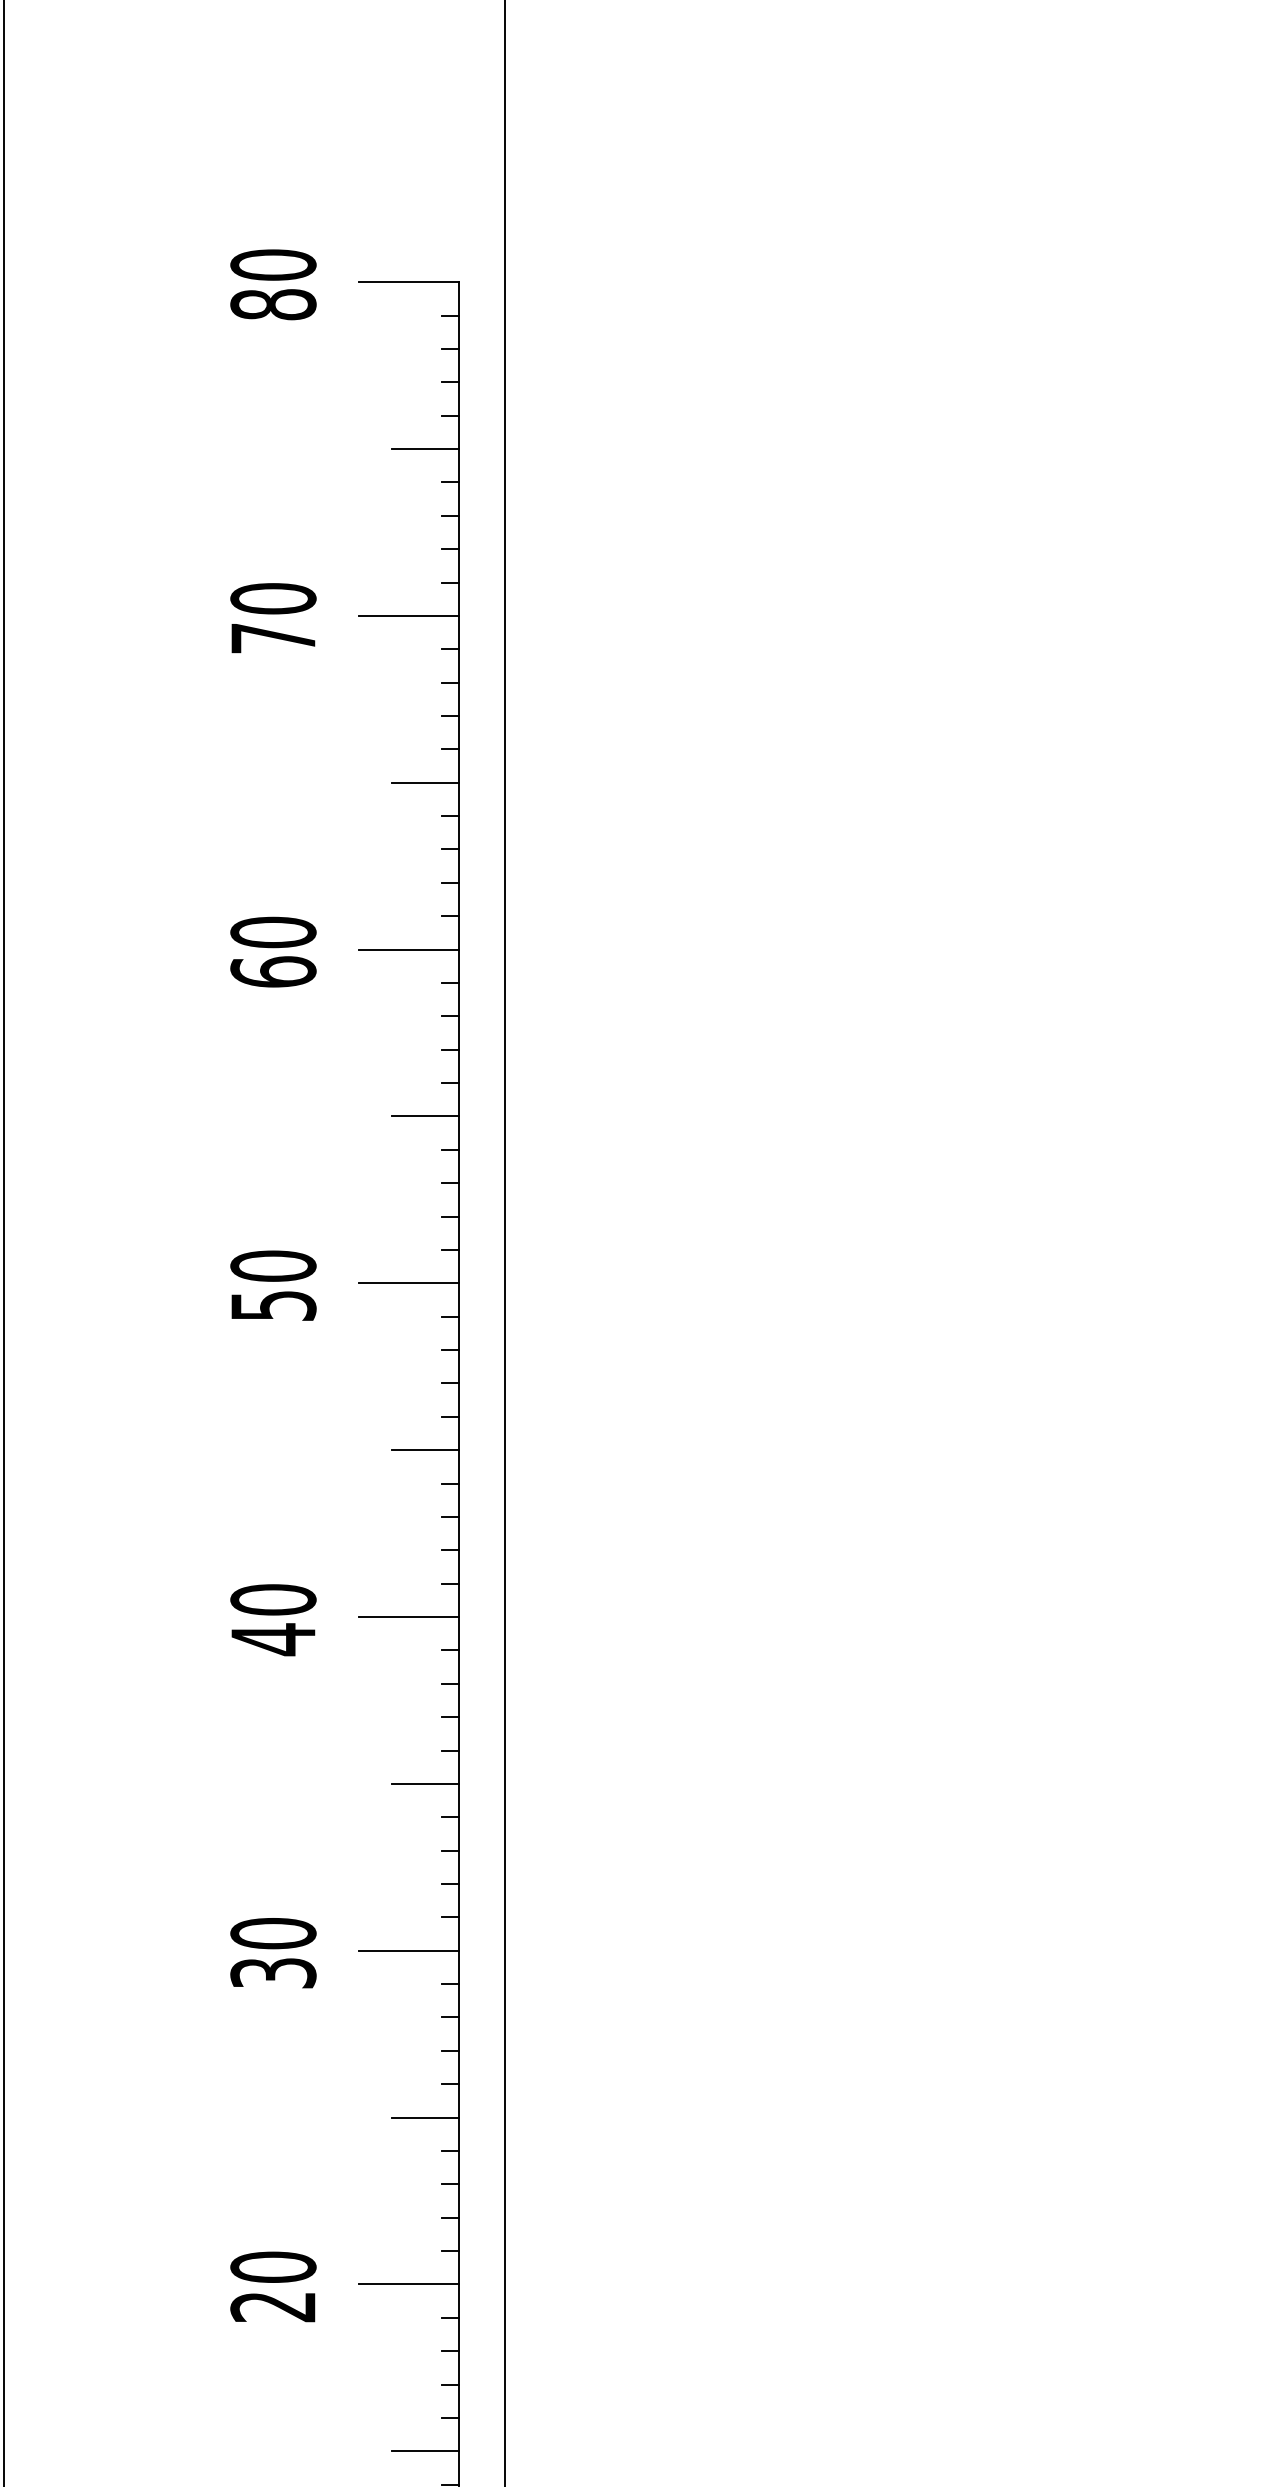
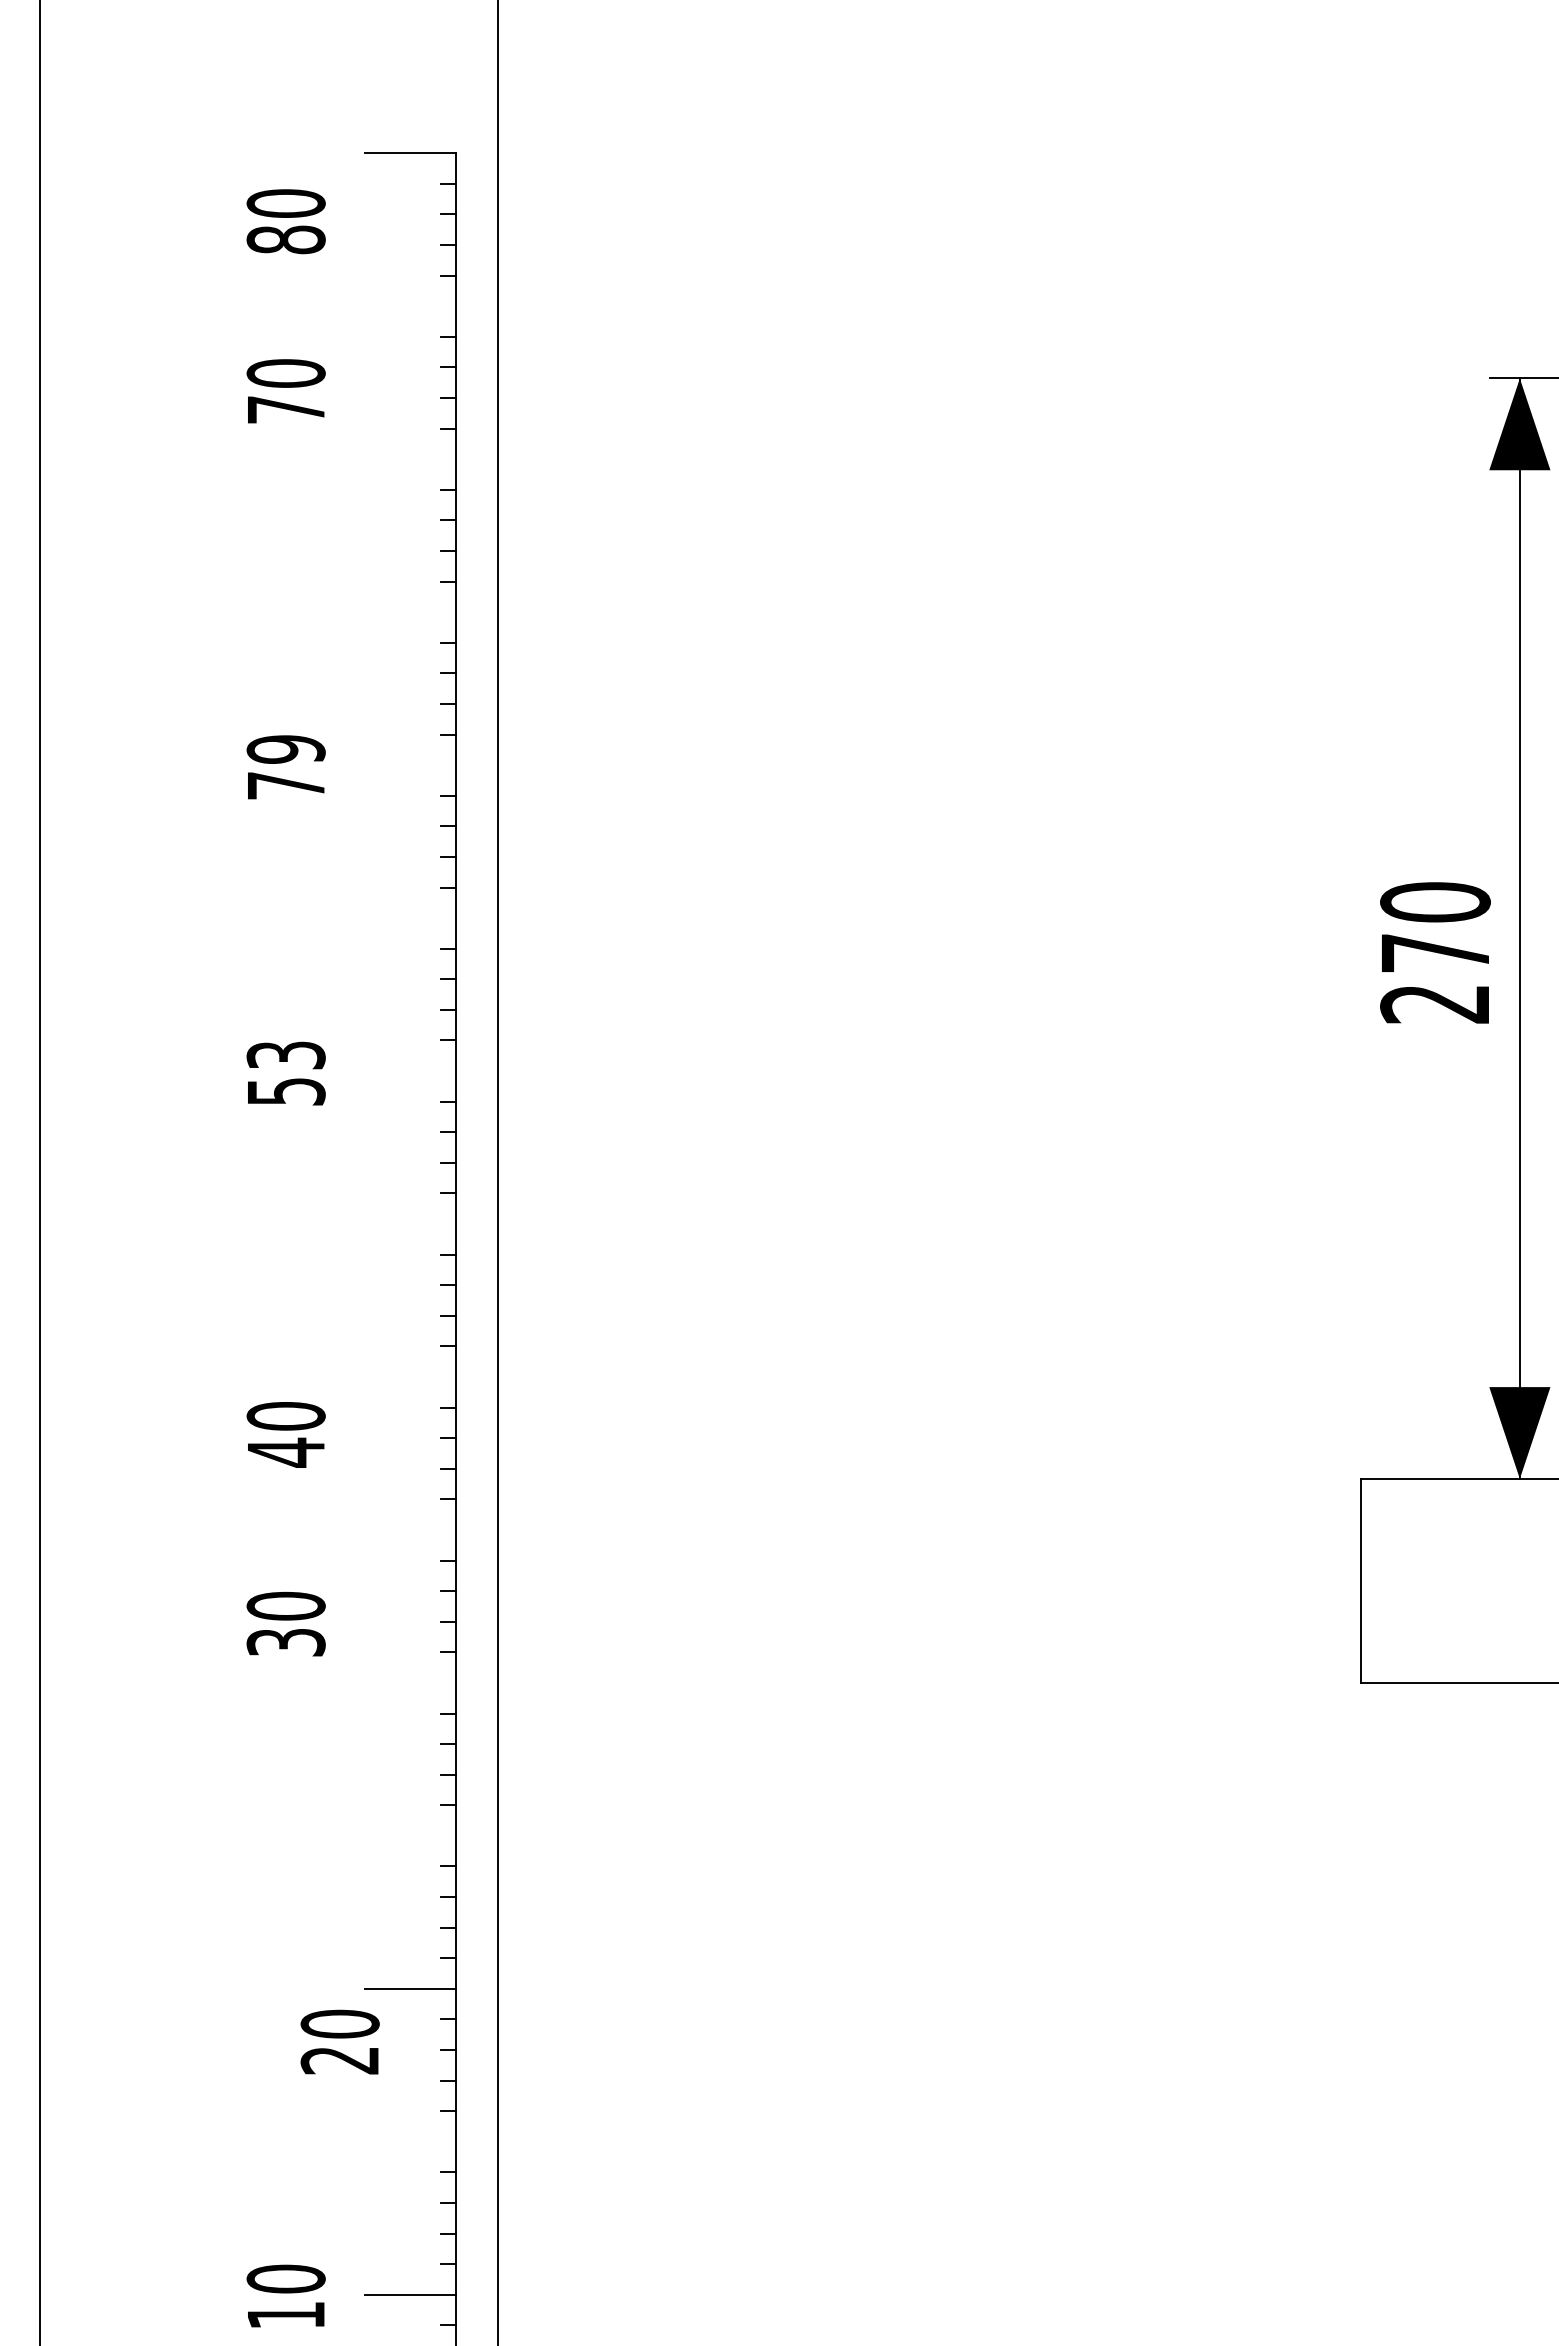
text: (272, 284) -> (285, 221), moved
line: (425, 449) -> (425, 306), removed
line: (409, 616) -> (410, 459), removed
text: (272, 618) -> (285, 391), moved
line: (425, 783) -> (425, 612), removed
line: (409, 949) -> (410, 765), removed
text: (272, 952) -> (285, 767), 60 -> 79
line: (425, 1116) -> (425, 918), removed
text: (272, 1266) -> (285, 1055), 50 -> 53
line: (409, 1283) -> (410, 1071), removed
line: (425, 1450) -> (425, 1224), removed
line: (409, 1617) -> (410, 1377), removed
text: (272, 1619) -> (285, 1434), moved
line: (425, 1783) -> (425, 1529), removed
line: (409, 1950) -> (410, 1682), removed
text: (272, 1953) -> (285, 1624), moved
line: (425, 2117) -> (425, 1835), removed
text: (272, 2286) -> (339, 2041), moved
line: (425, 2450) -> (425, 2141), removed

